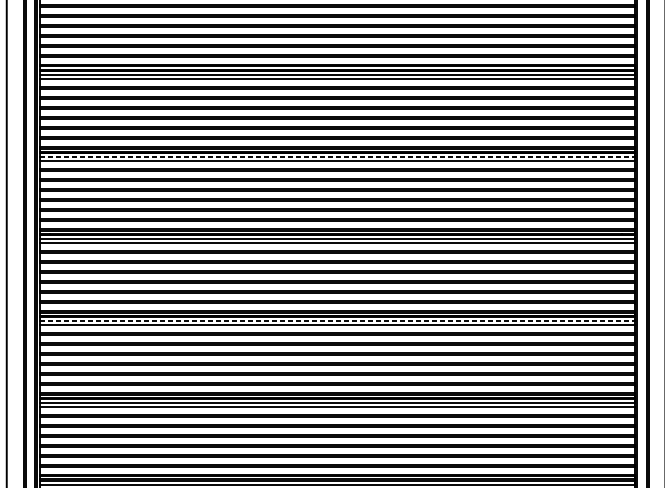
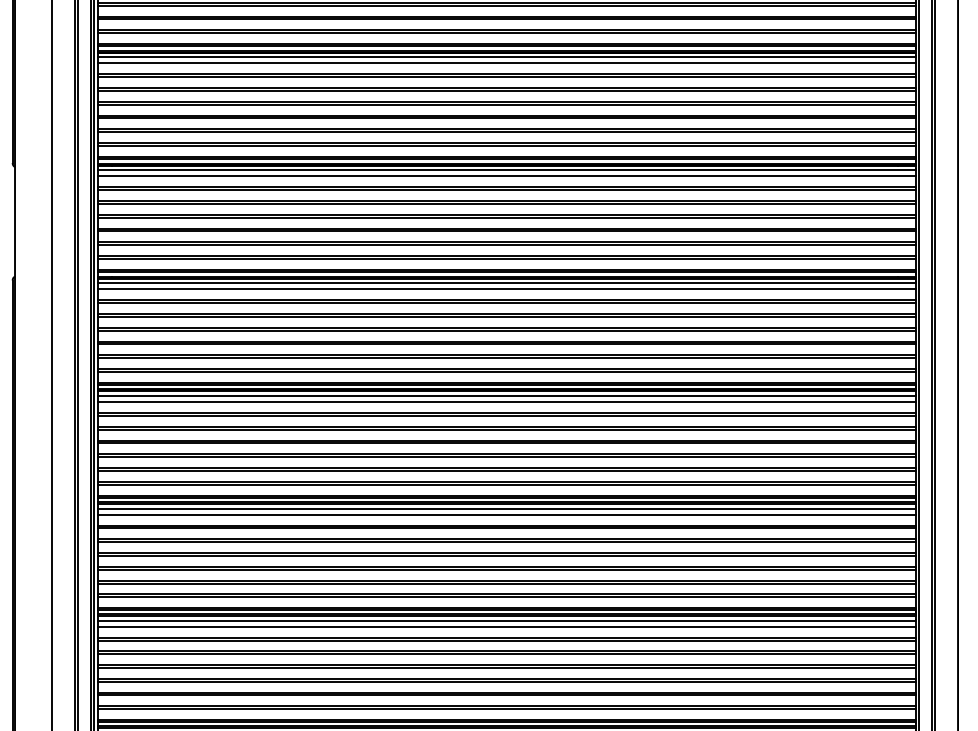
line: (337, 156) -> (507, 170), dashed -> solid
line: (337, 321) -> (507, 396), dashed -> solid

